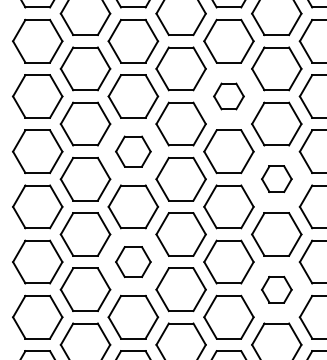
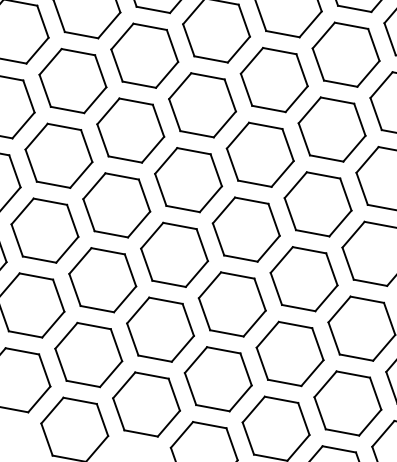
part: (228, 96) -> (273, 79), size x1.67
part: (133, 151) -> (131, 130), size x1.43
part: (276, 178) -> (317, 203), size x1.67
part: (133, 261) -> (103, 279), size x1.43
part: (276, 289) -> (289, 353), size x1.67

